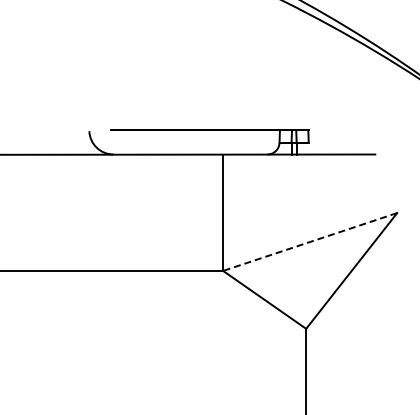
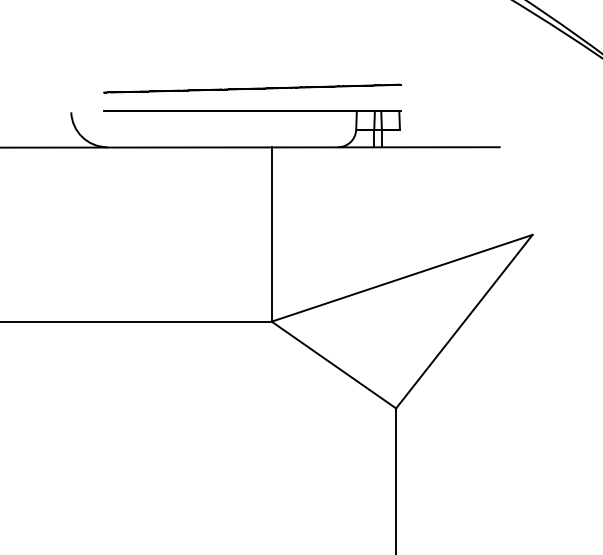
line: (210, 114) -> (252, 87), added
line: (310, 241) -> (402, 277), dashed -> solid

